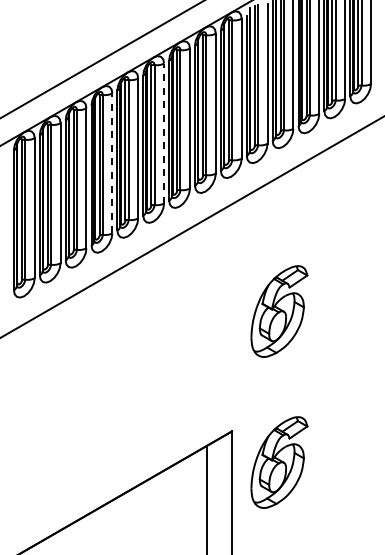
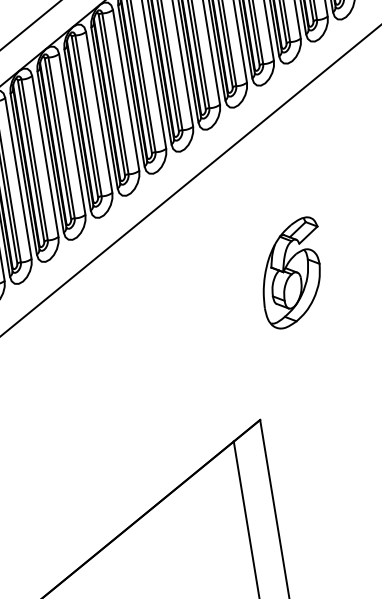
line: (164, 133) -> (126, 90), dashed -> solid
line: (112, 163) -> (72, 134), dashed -> solid
part: (279, 462) -> (320, 446), removed

